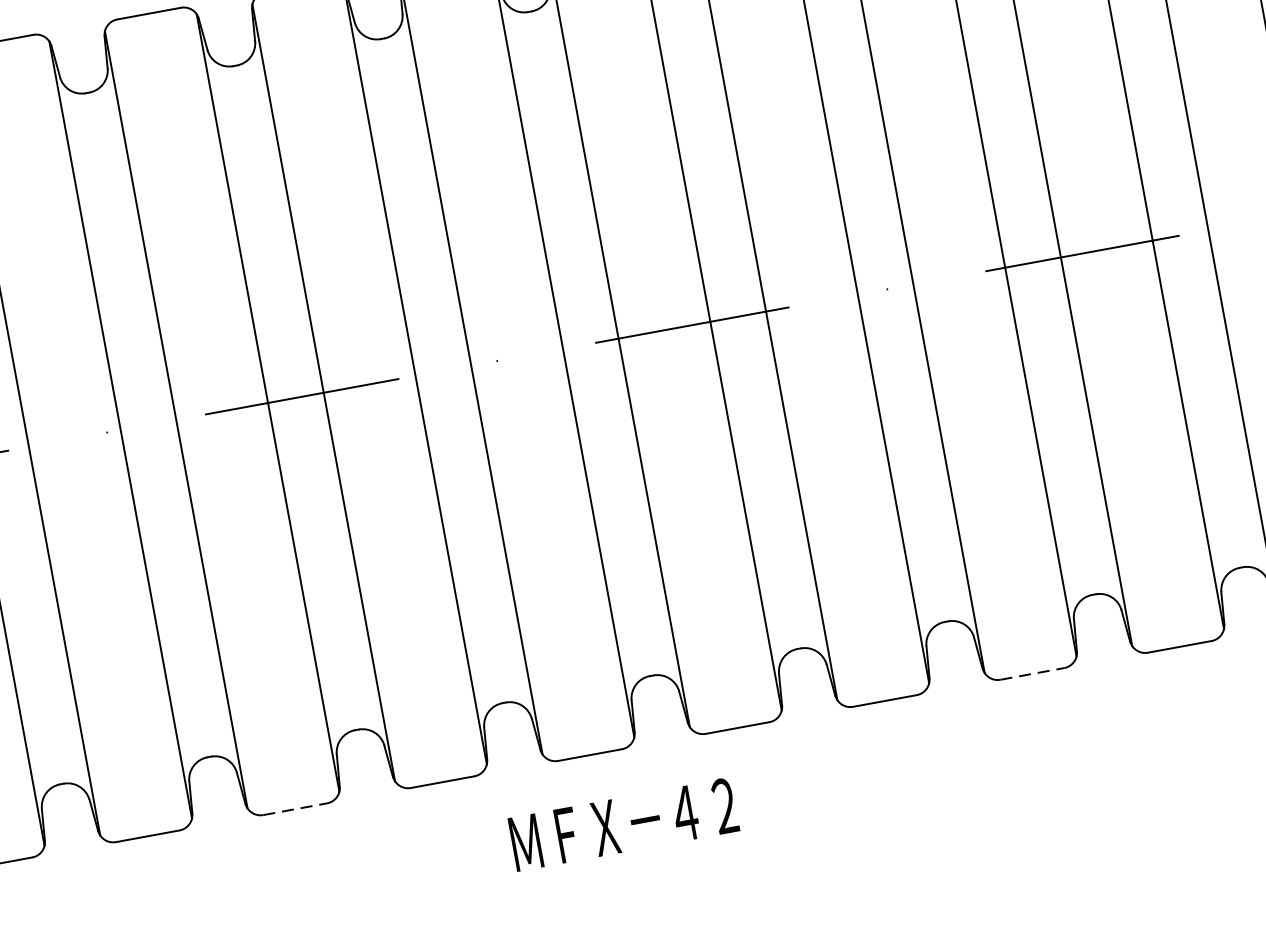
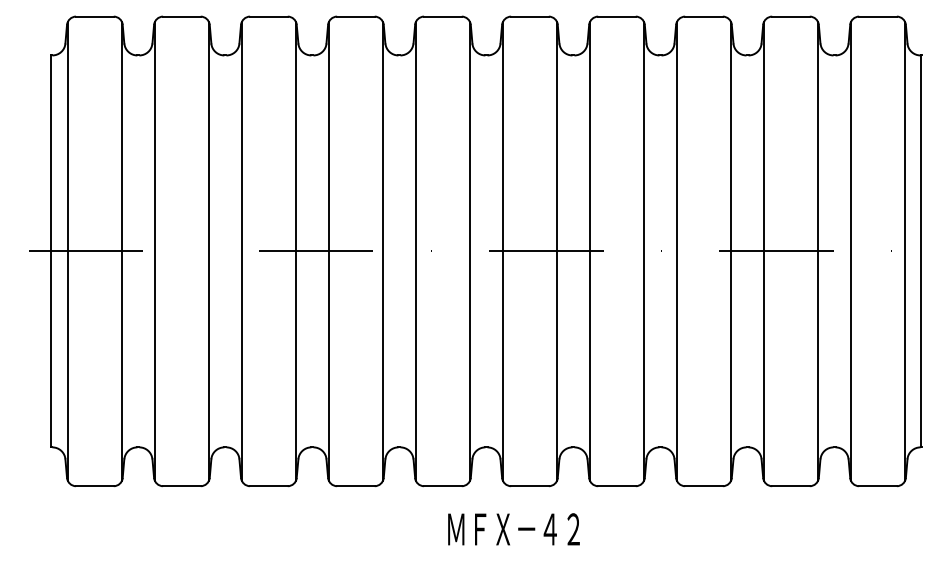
line: (1033, 674) -> (704, 486), dashed -> solid
line: (294, 809) -> (268, 486), dashed -> solid
text: (623, 824) -> (513, 529), moved

